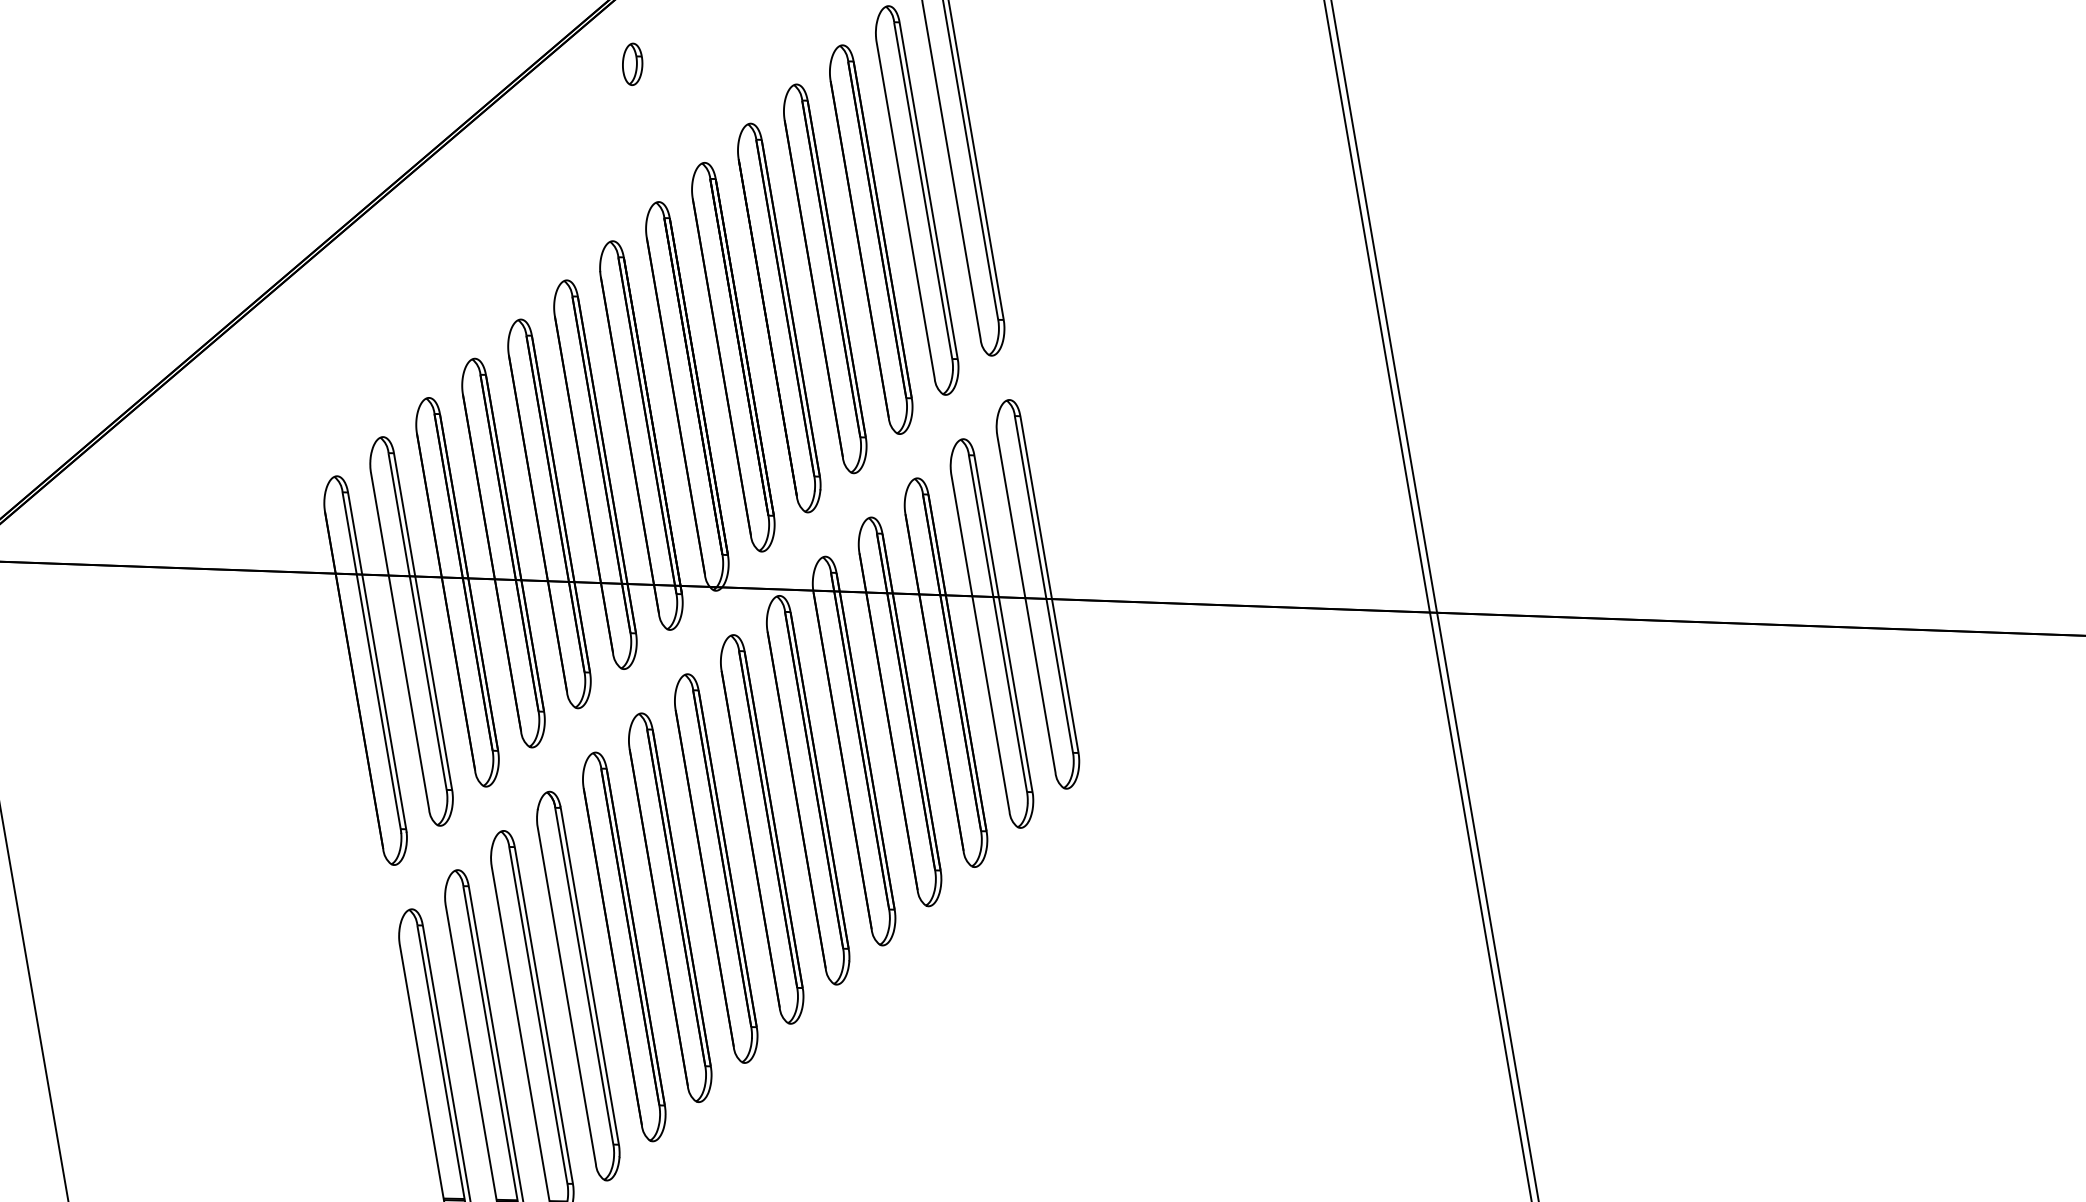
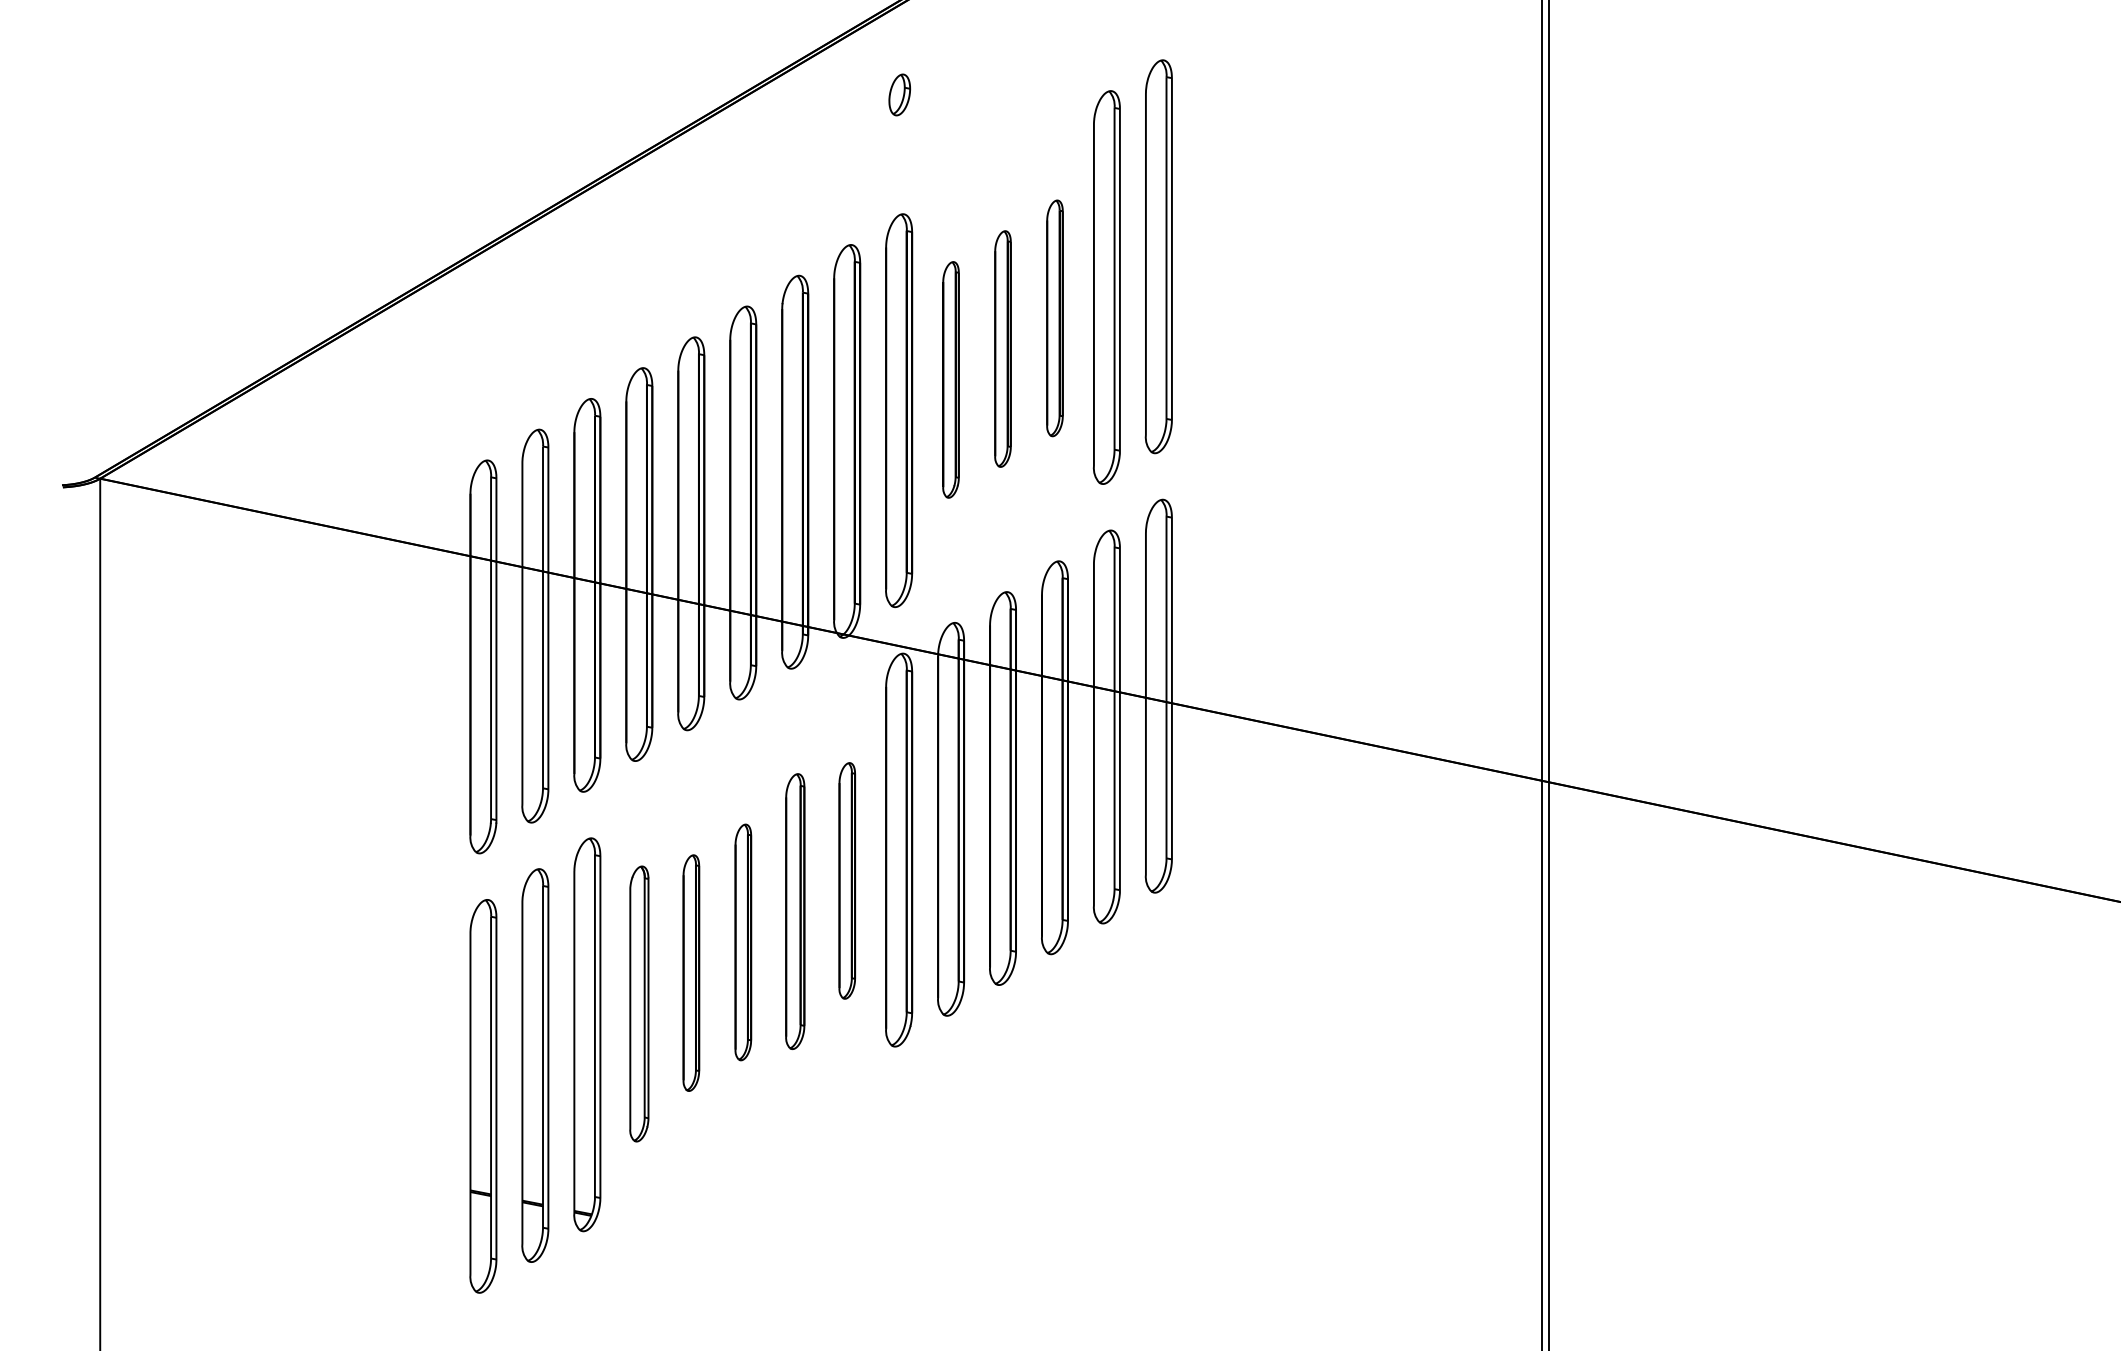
part: (632, 63) -> (899, 94), moved
part: (870, 239) -> (1054, 318), size x0.6
part: (824, 278) -> (1002, 348), size x0.6
part: (778, 317) -> (950, 379), size x0.6
part: (762, 828) -> (847, 880), size x0.6
part: (716, 868) -> (795, 911), size x0.7
part: (670, 907) -> (743, 942), size x0.6
part: (624, 946) -> (691, 972), size x0.6
part: (578, 985) -> (639, 1003), size x0.7

